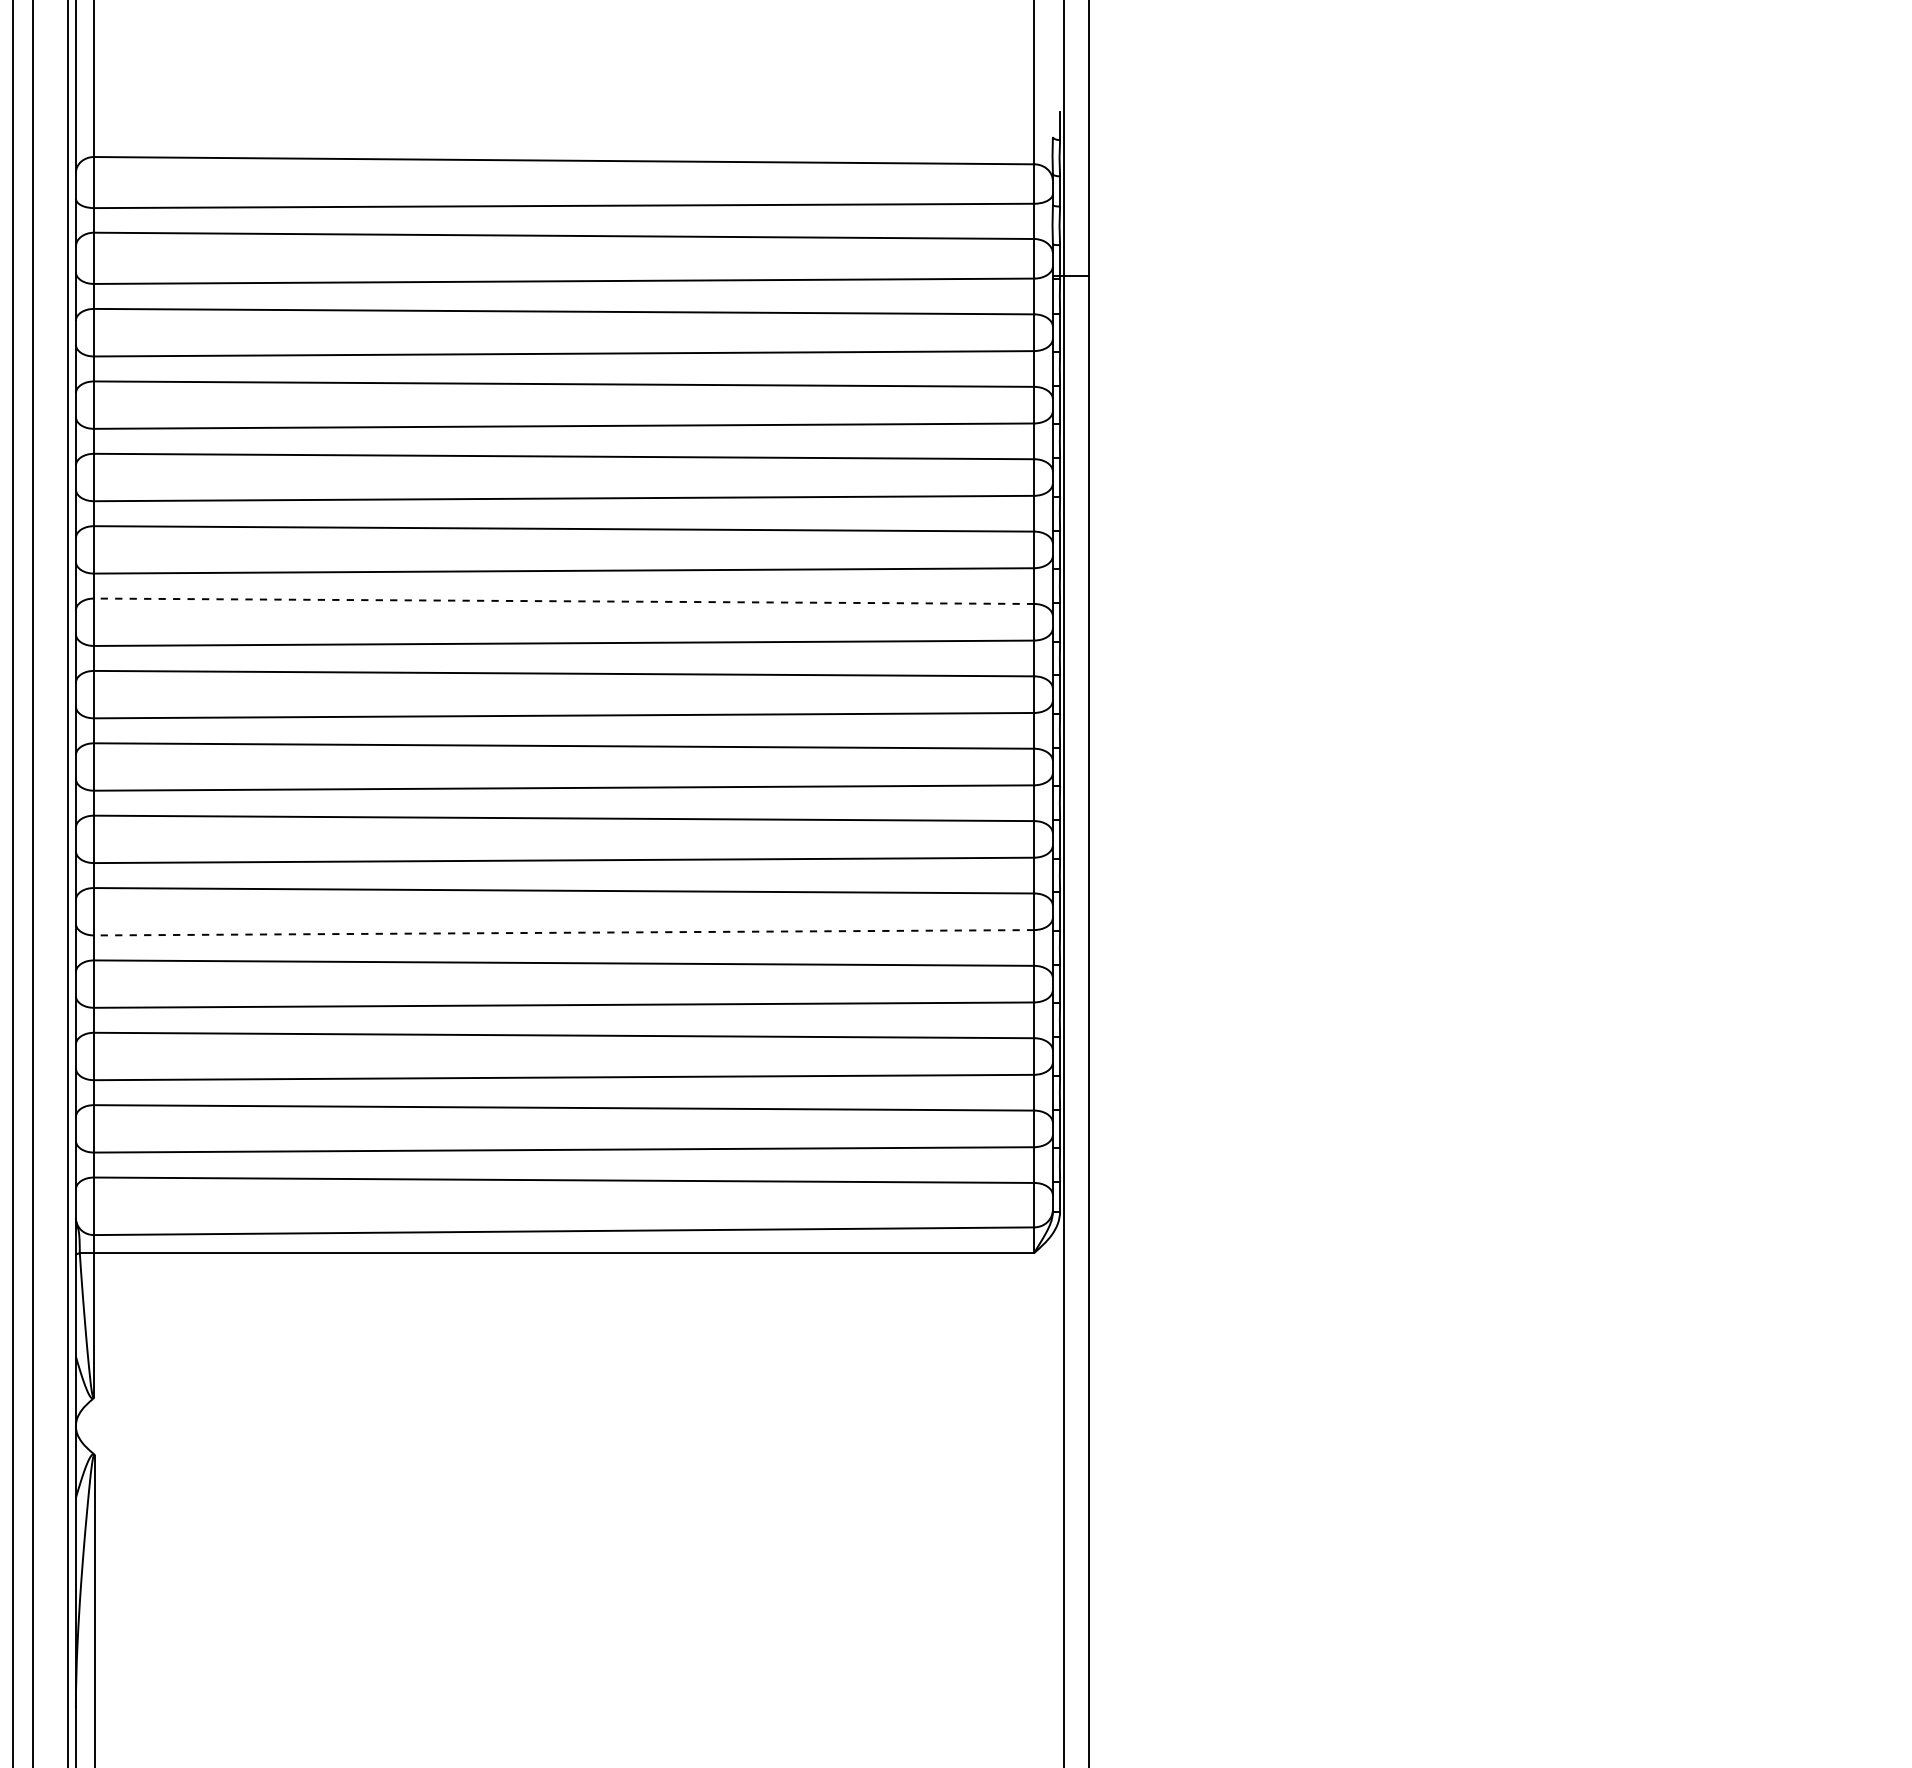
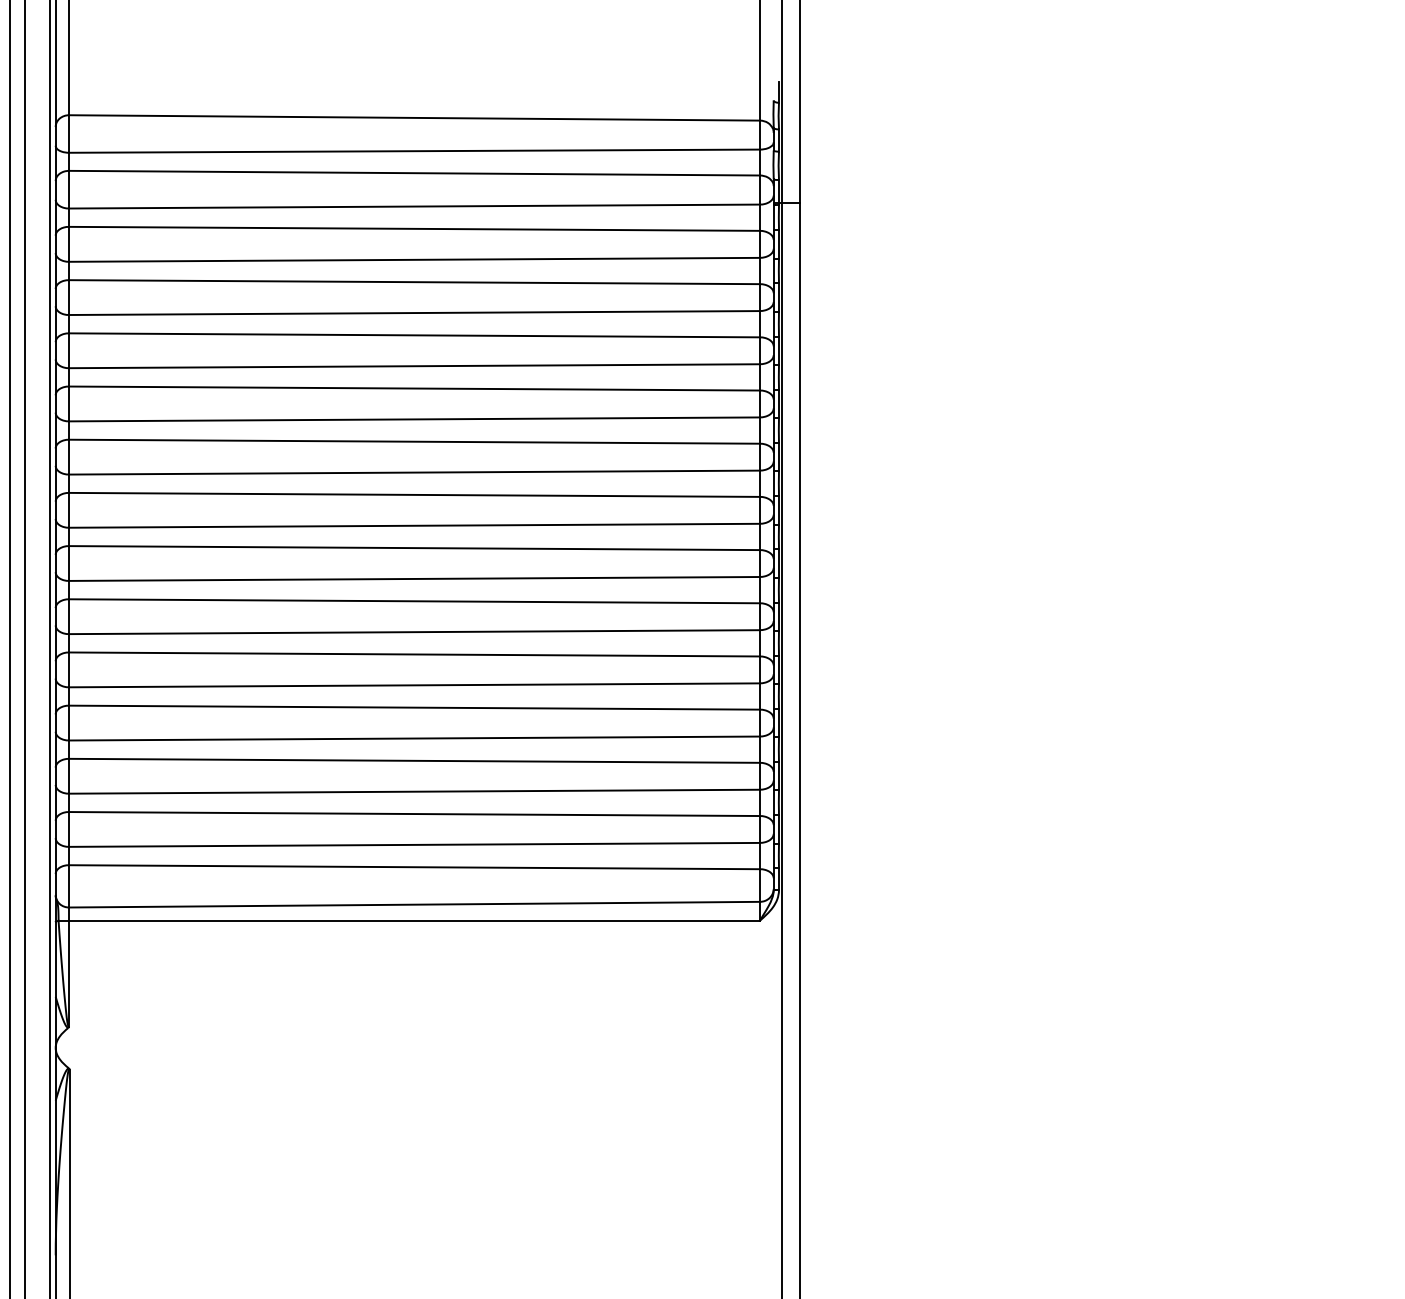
line: (563, 601) -> (414, 441), dashed -> solid
line: (563, 932) -> (414, 685), dashed -> solid

